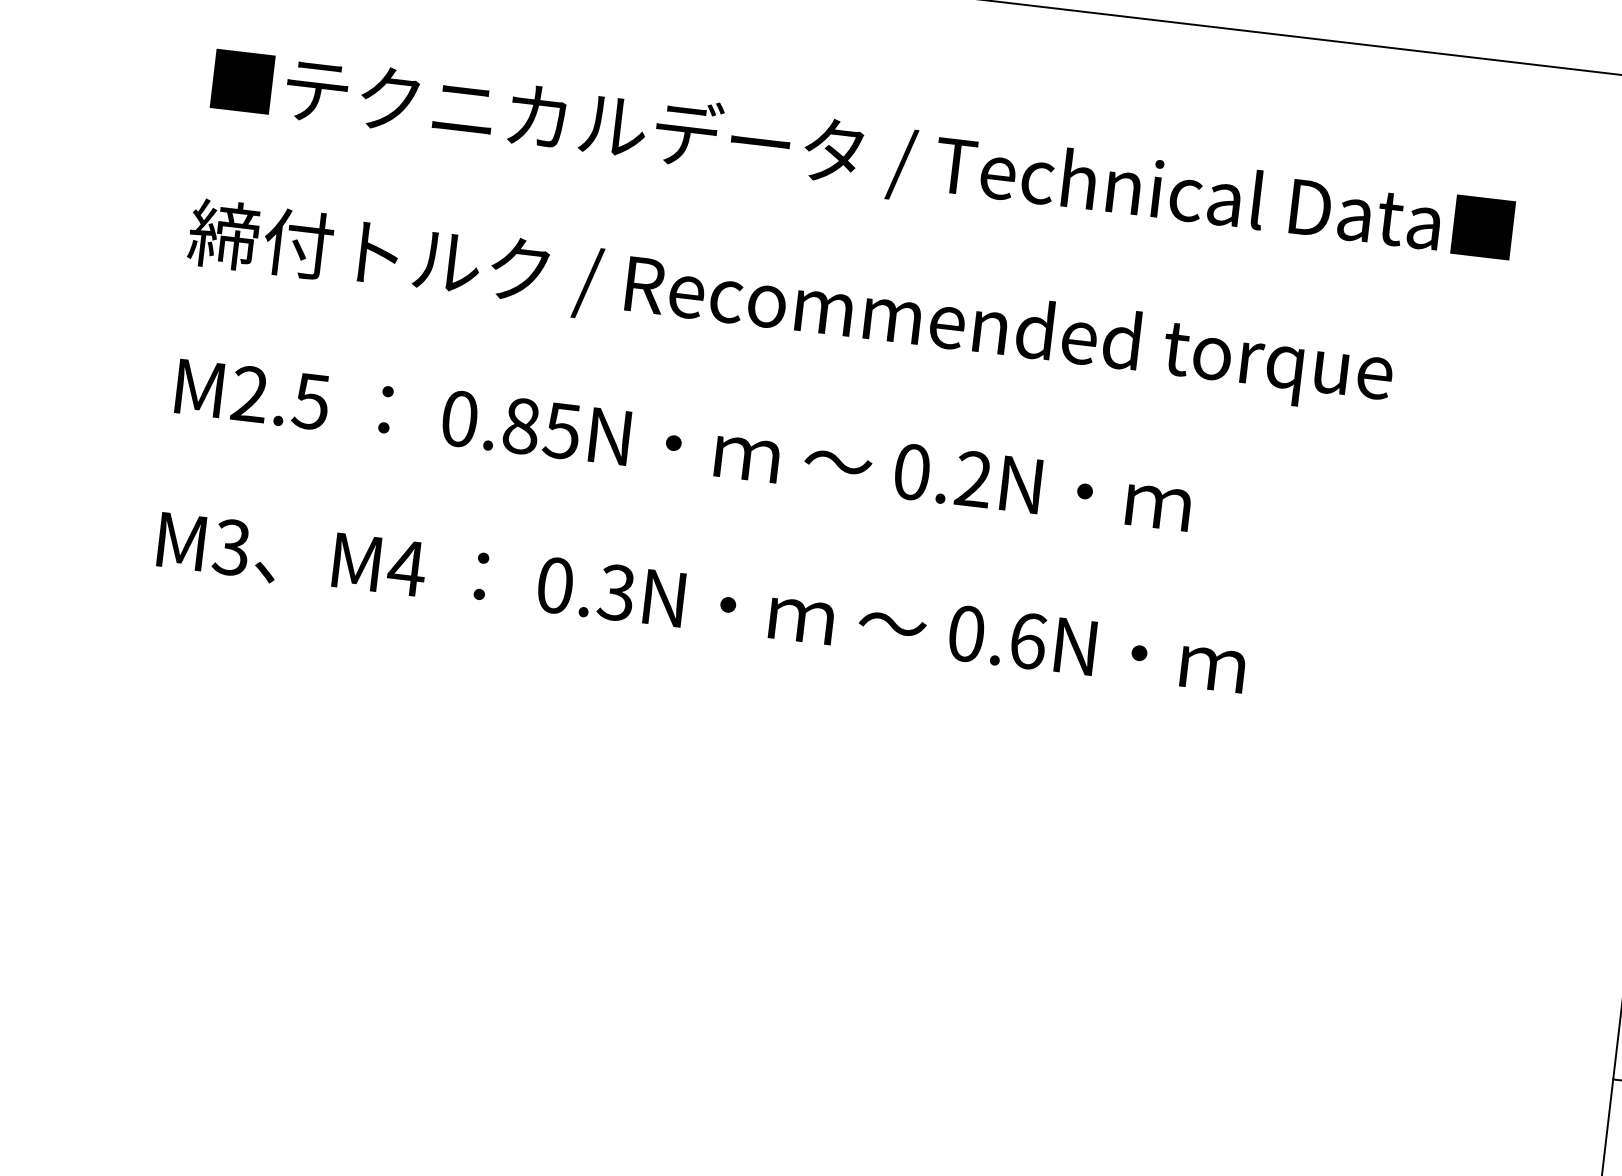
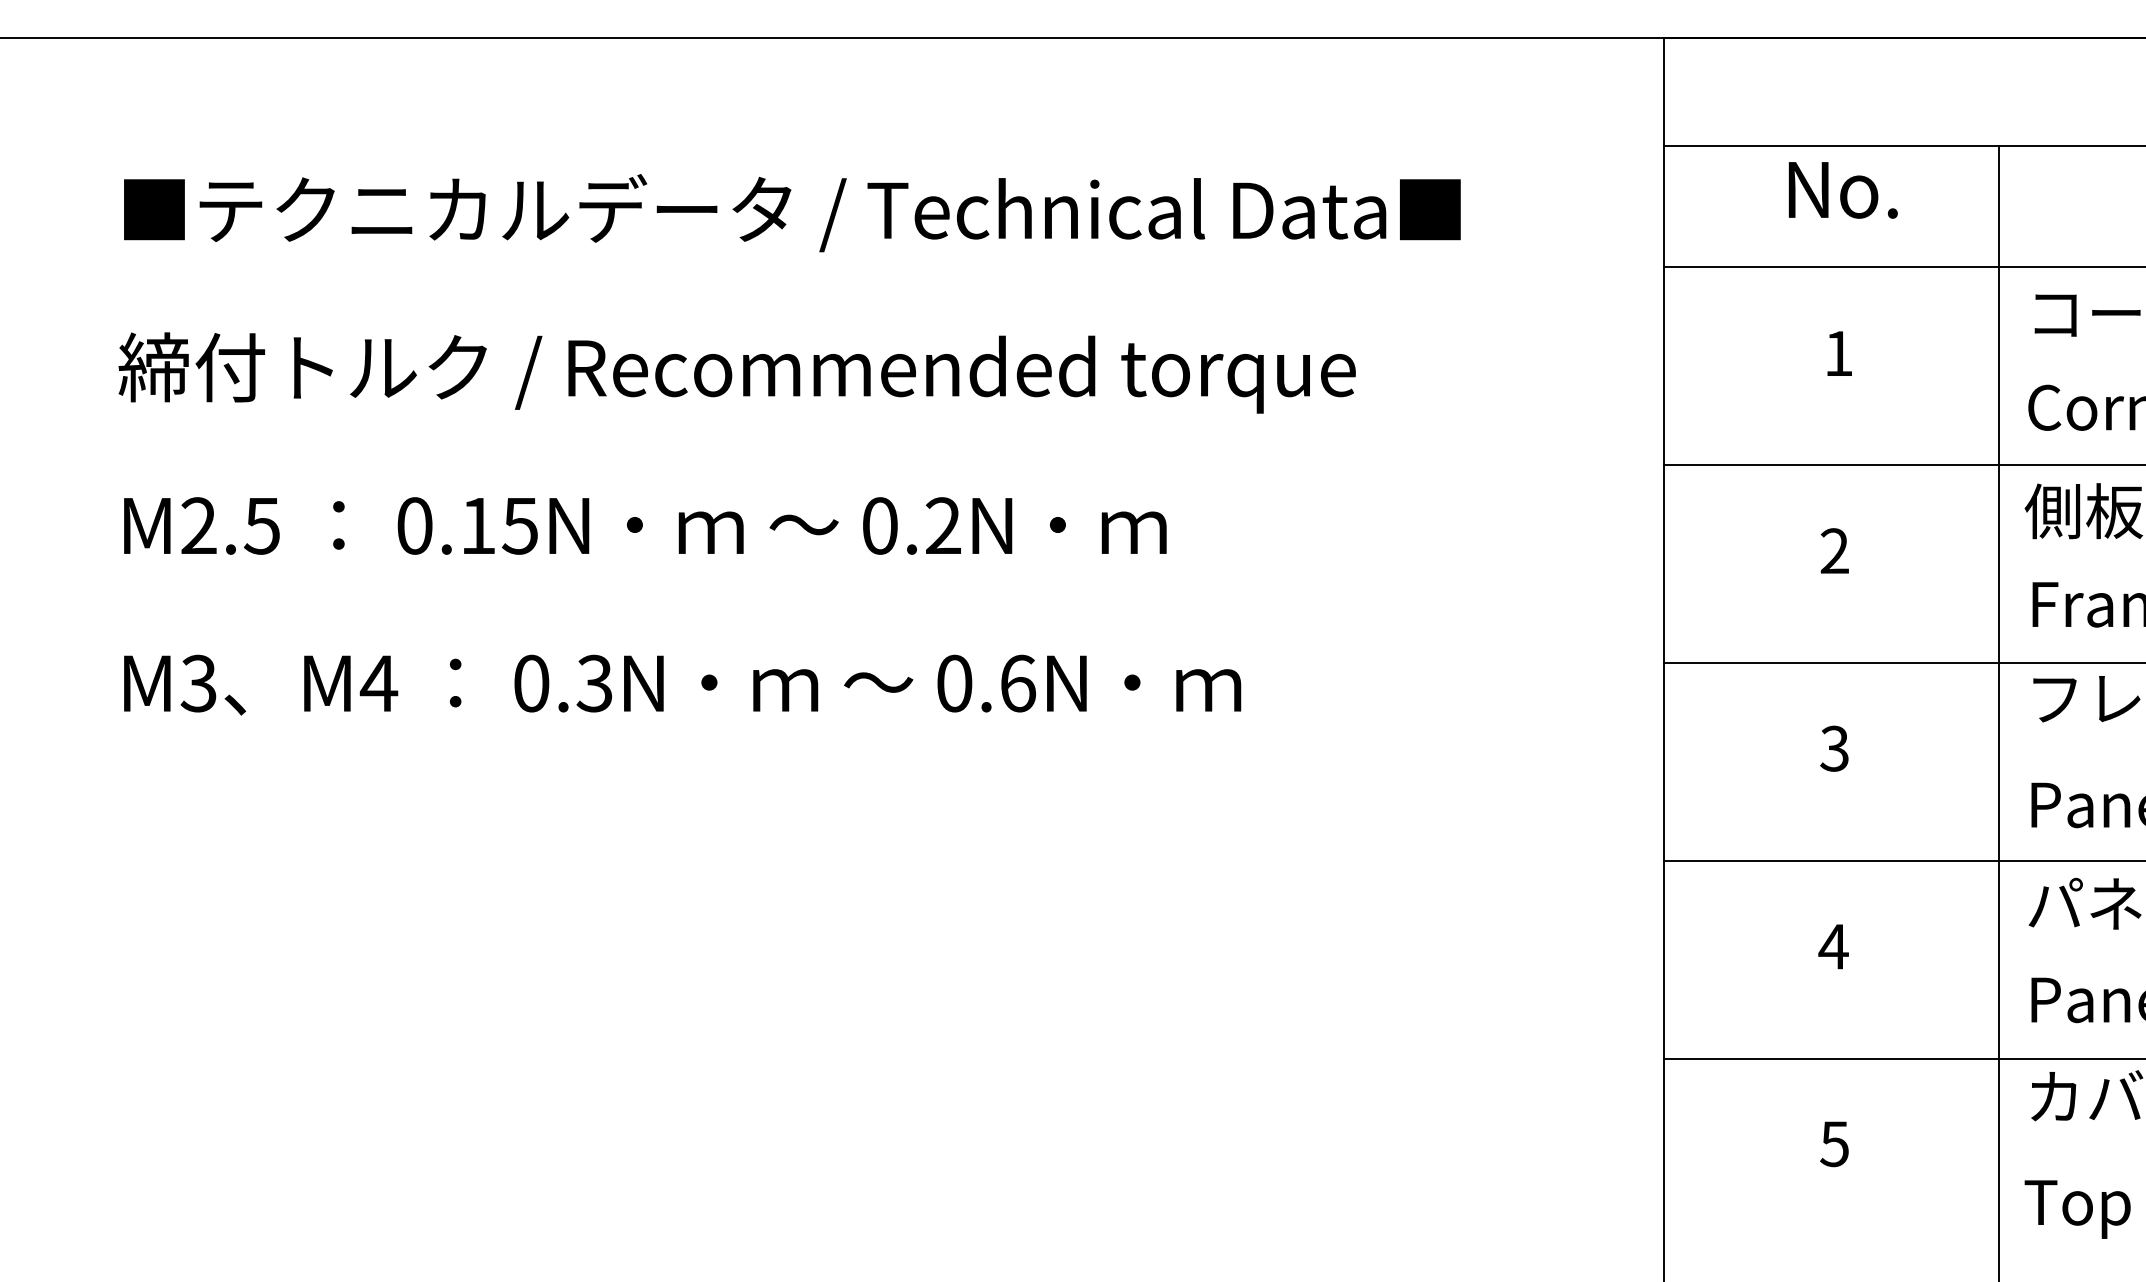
text: (521, 425) -> (478, 525), 0.85N -> 0.15N

